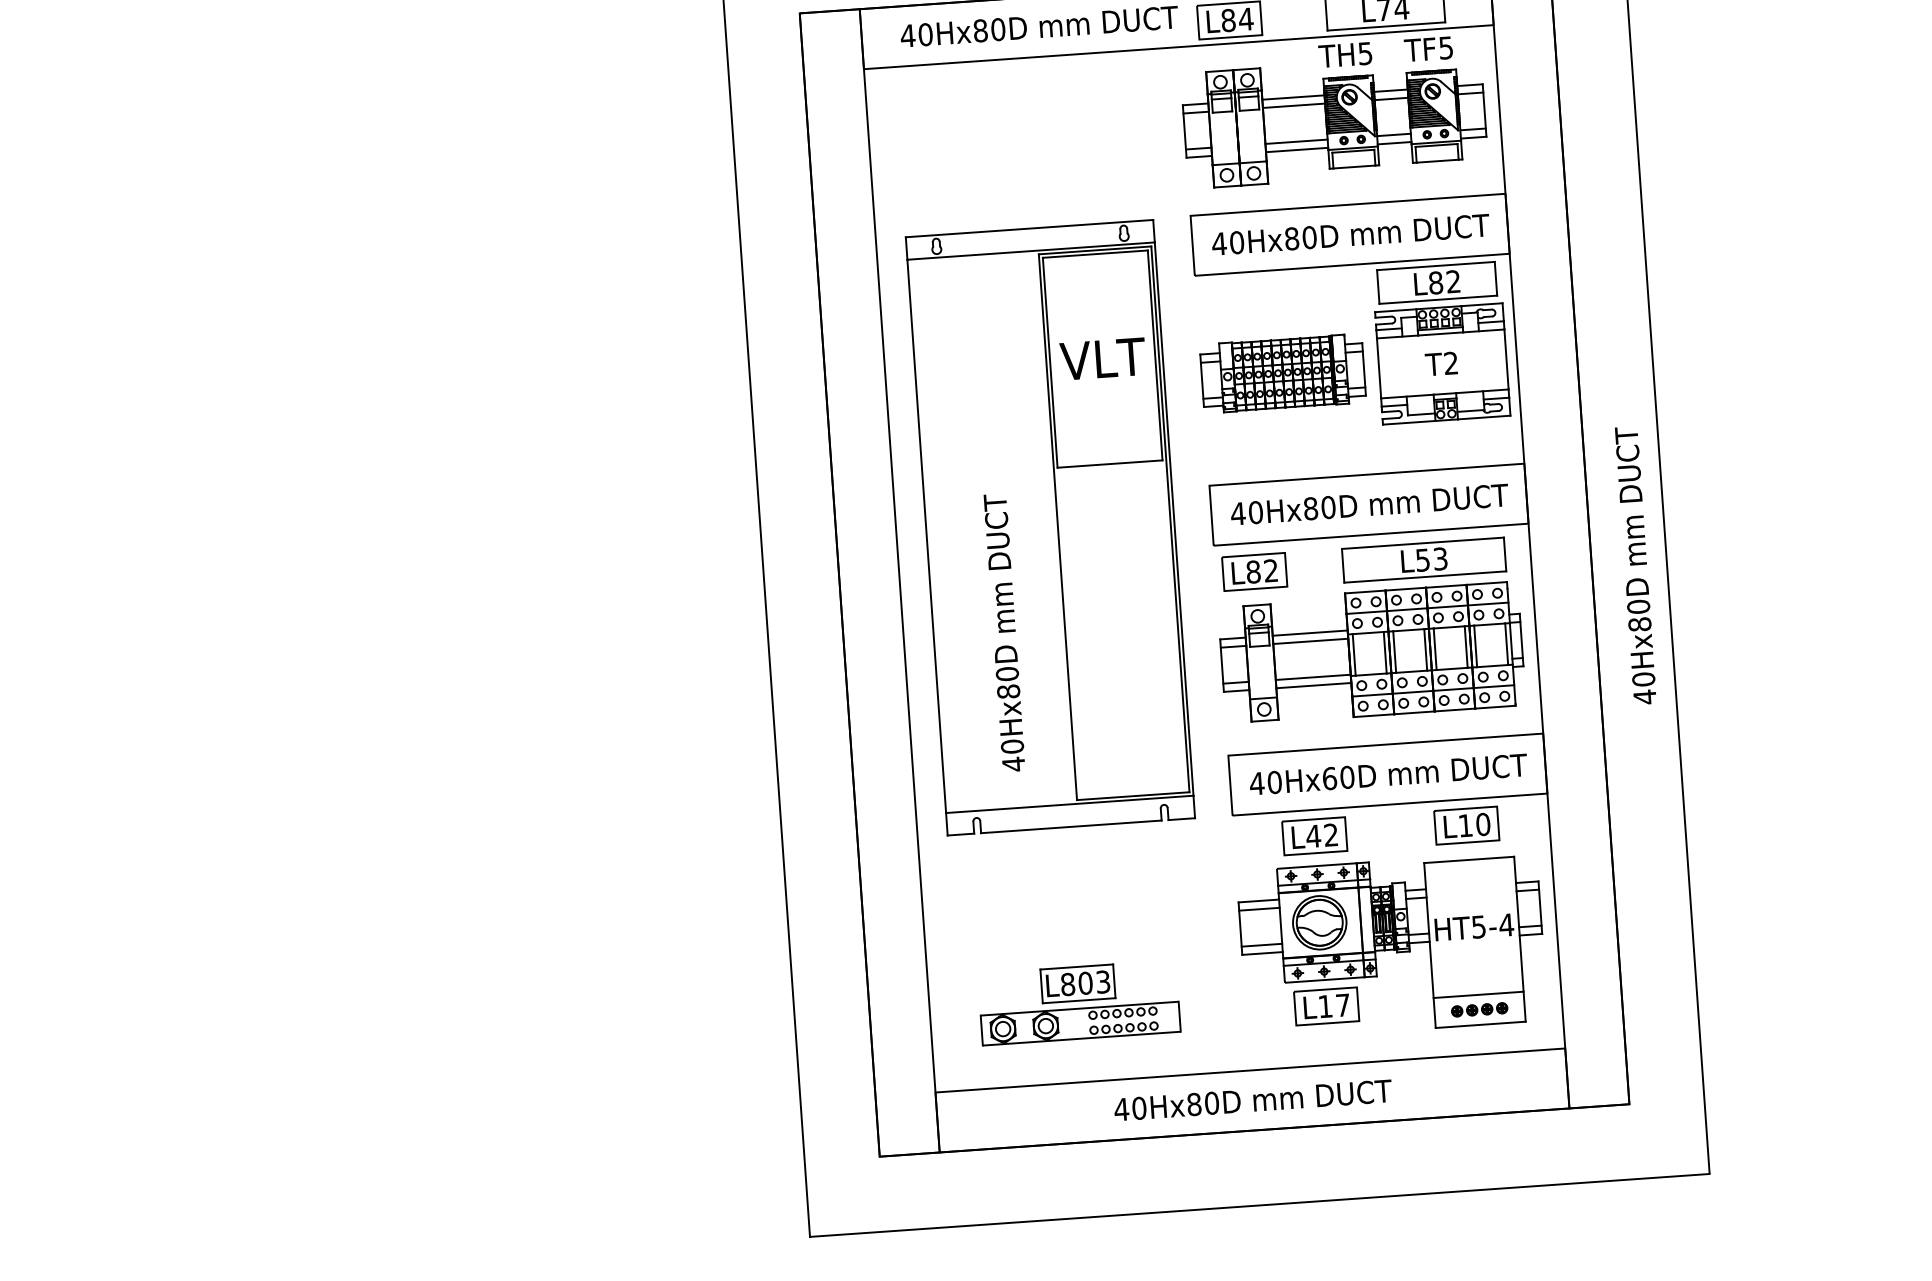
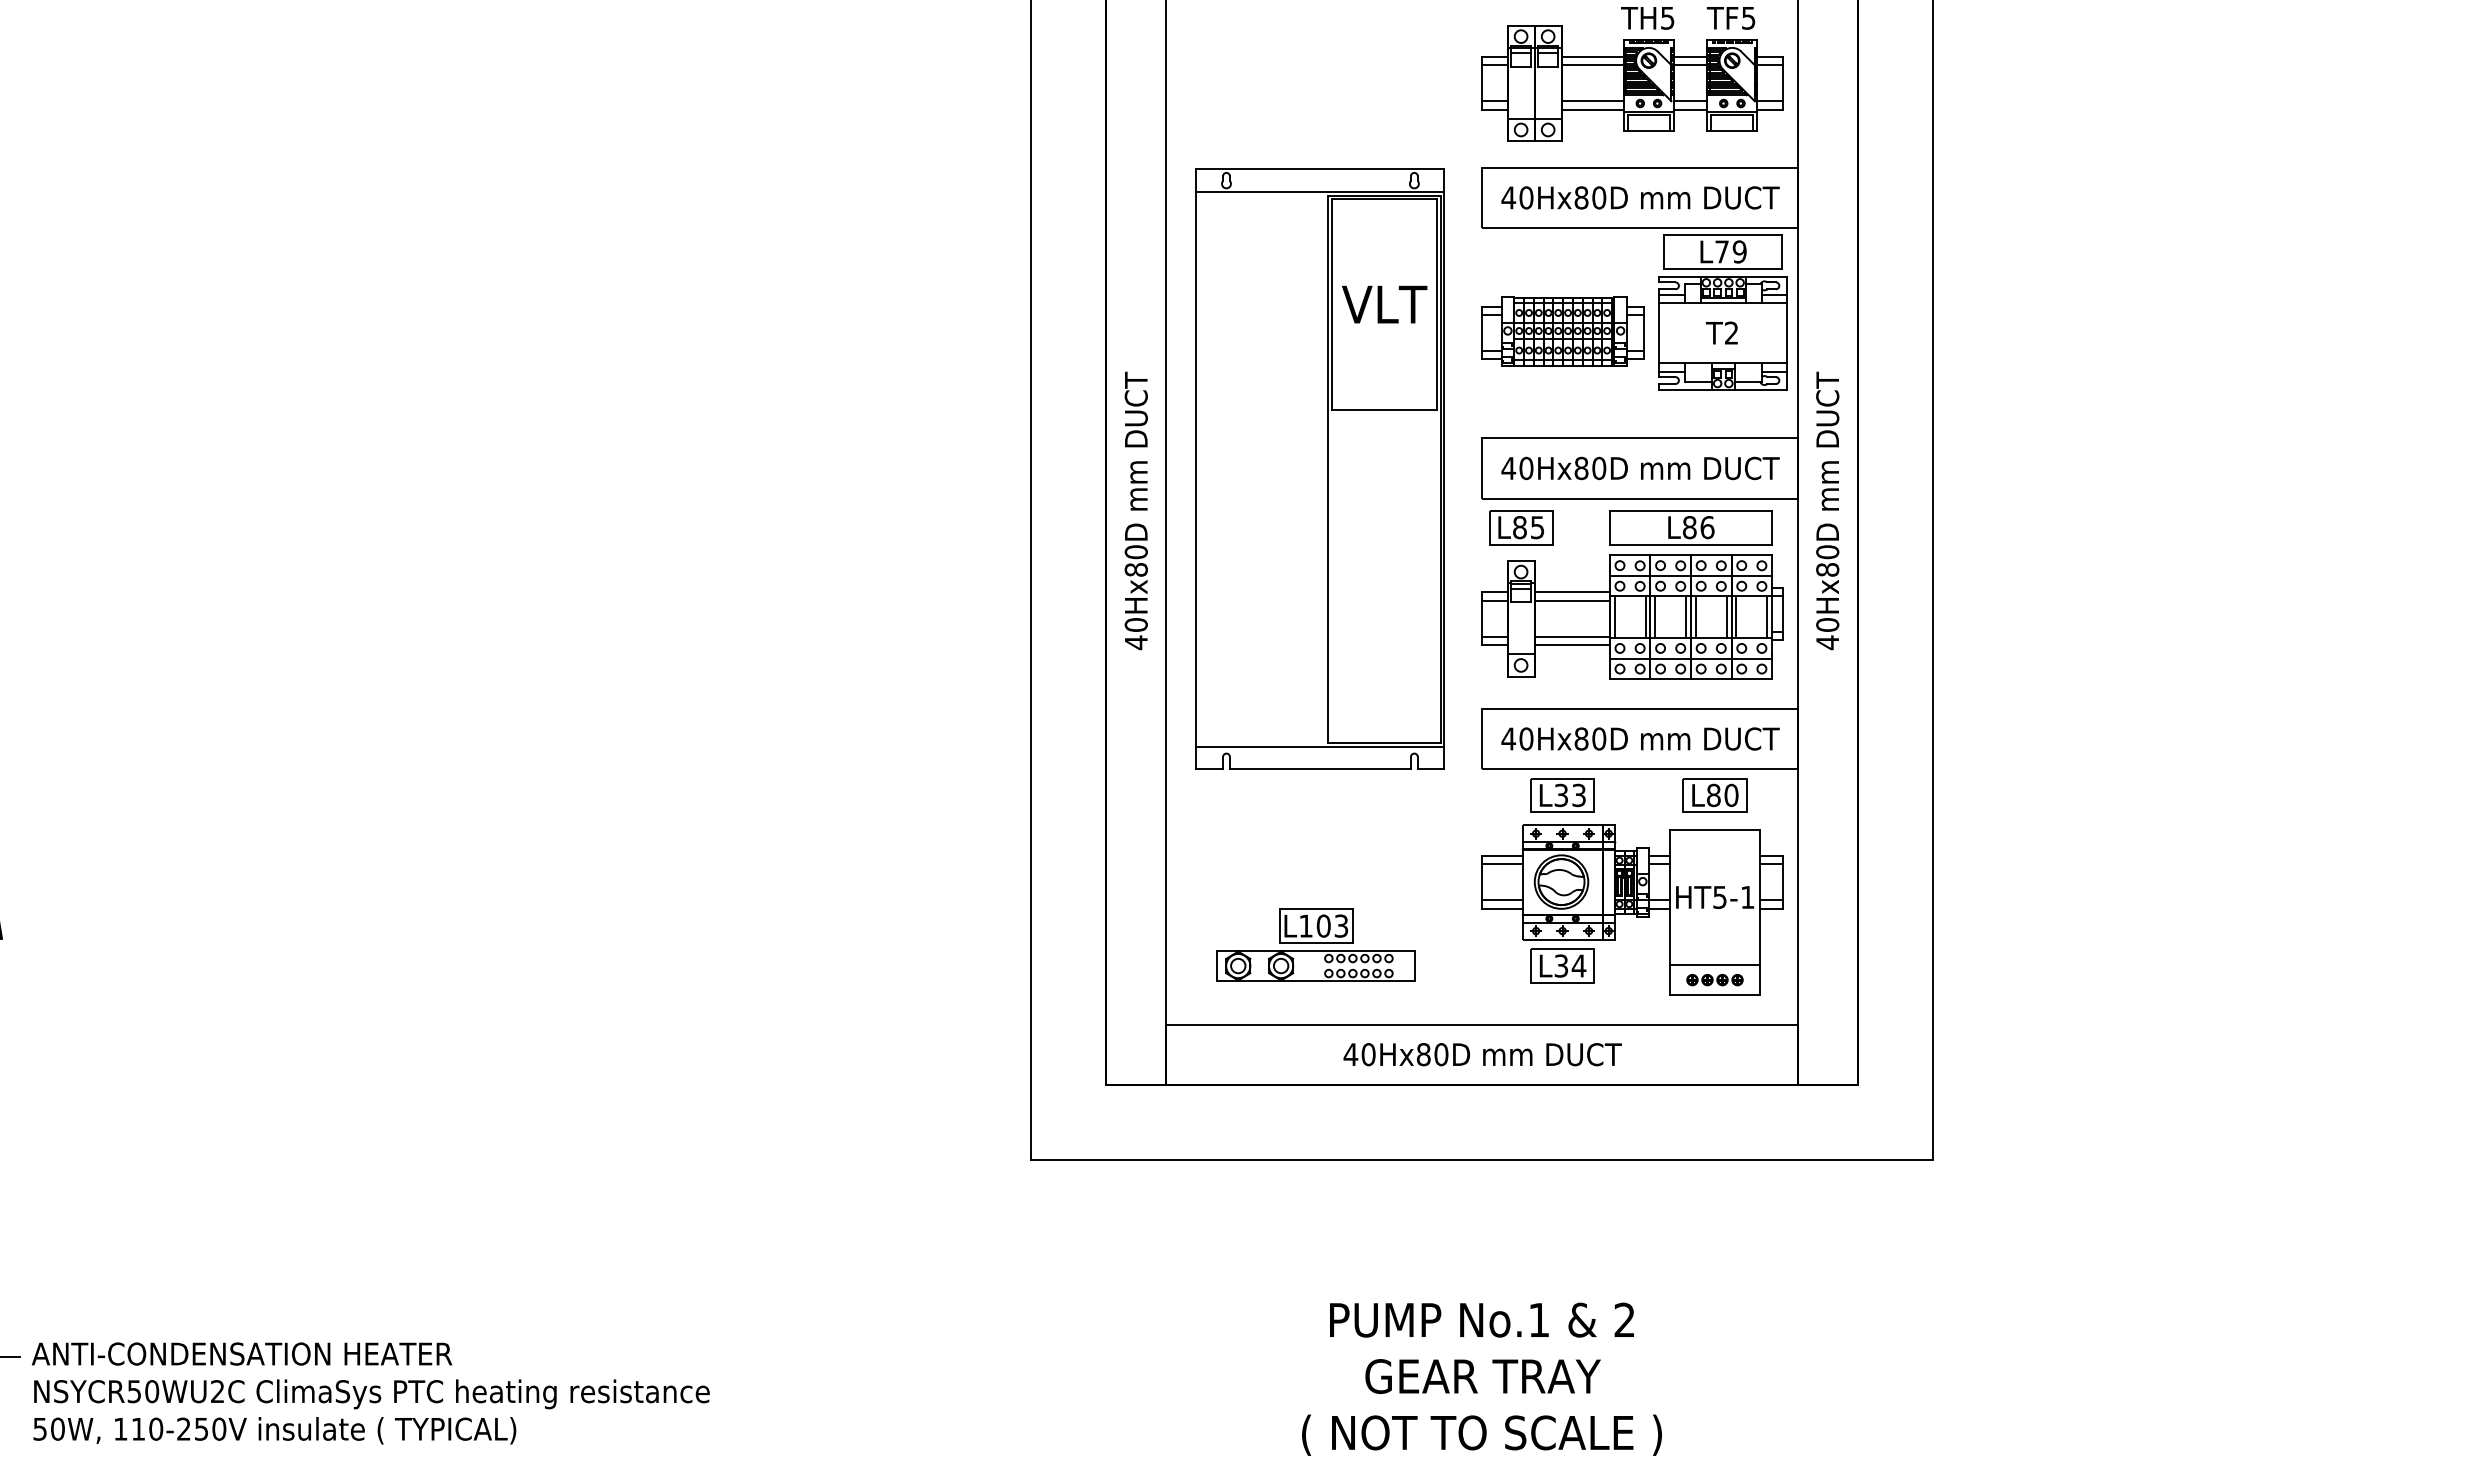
text: (1444, 281) -> (1730, 251), L82 -> L79
text: (1431, 559) -> (1698, 527), L53 -> L86
text: (1635, 565) -> (1827, 510), moved
text: (1271, 570) -> (1537, 527), L82 -> L85
text: (1003, 632) -> (1135, 510), moved
text: (1329, 778) -> (1581, 738), 40Hx60D -> 40Hx80D
text: (1465, 825) -> (1713, 795), L10 -> L80
text: (1321, 835) -> (1569, 795), L42 -> L33
text: (1506, 925) -> (1747, 897), HT5-4 -> HT5-1
text: (1067, 983) -> (1305, 925), L803 -> L103
text: (1334, 1005) -> (1570, 965), L17 -> L34

